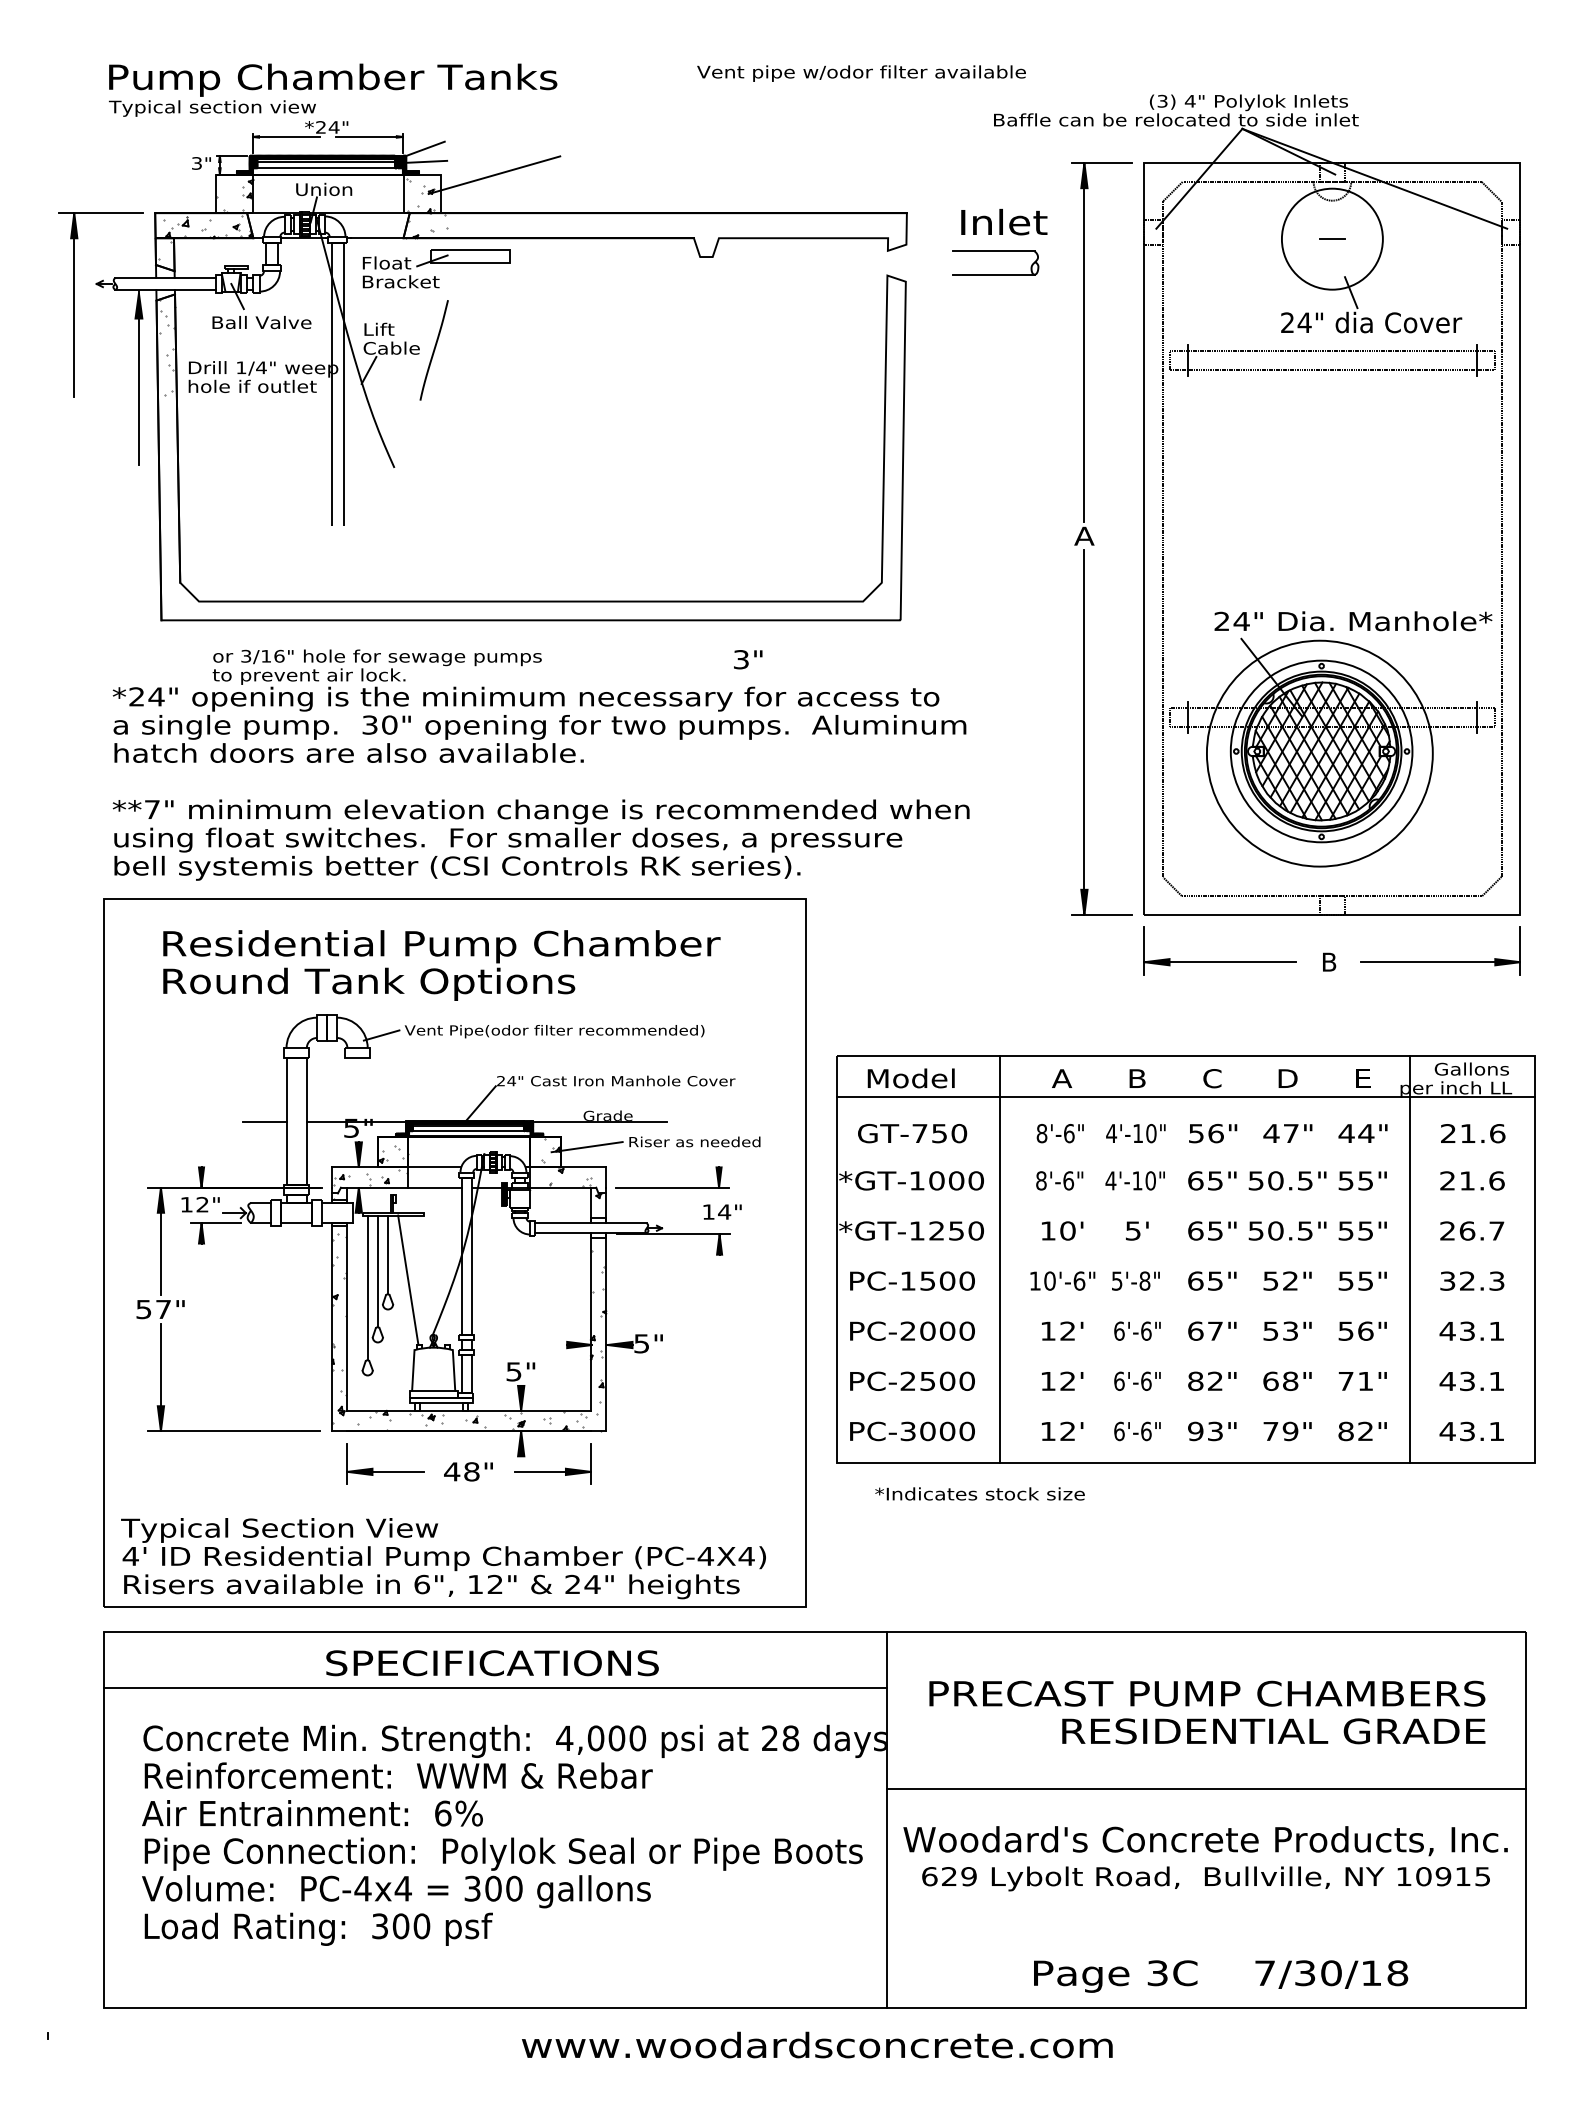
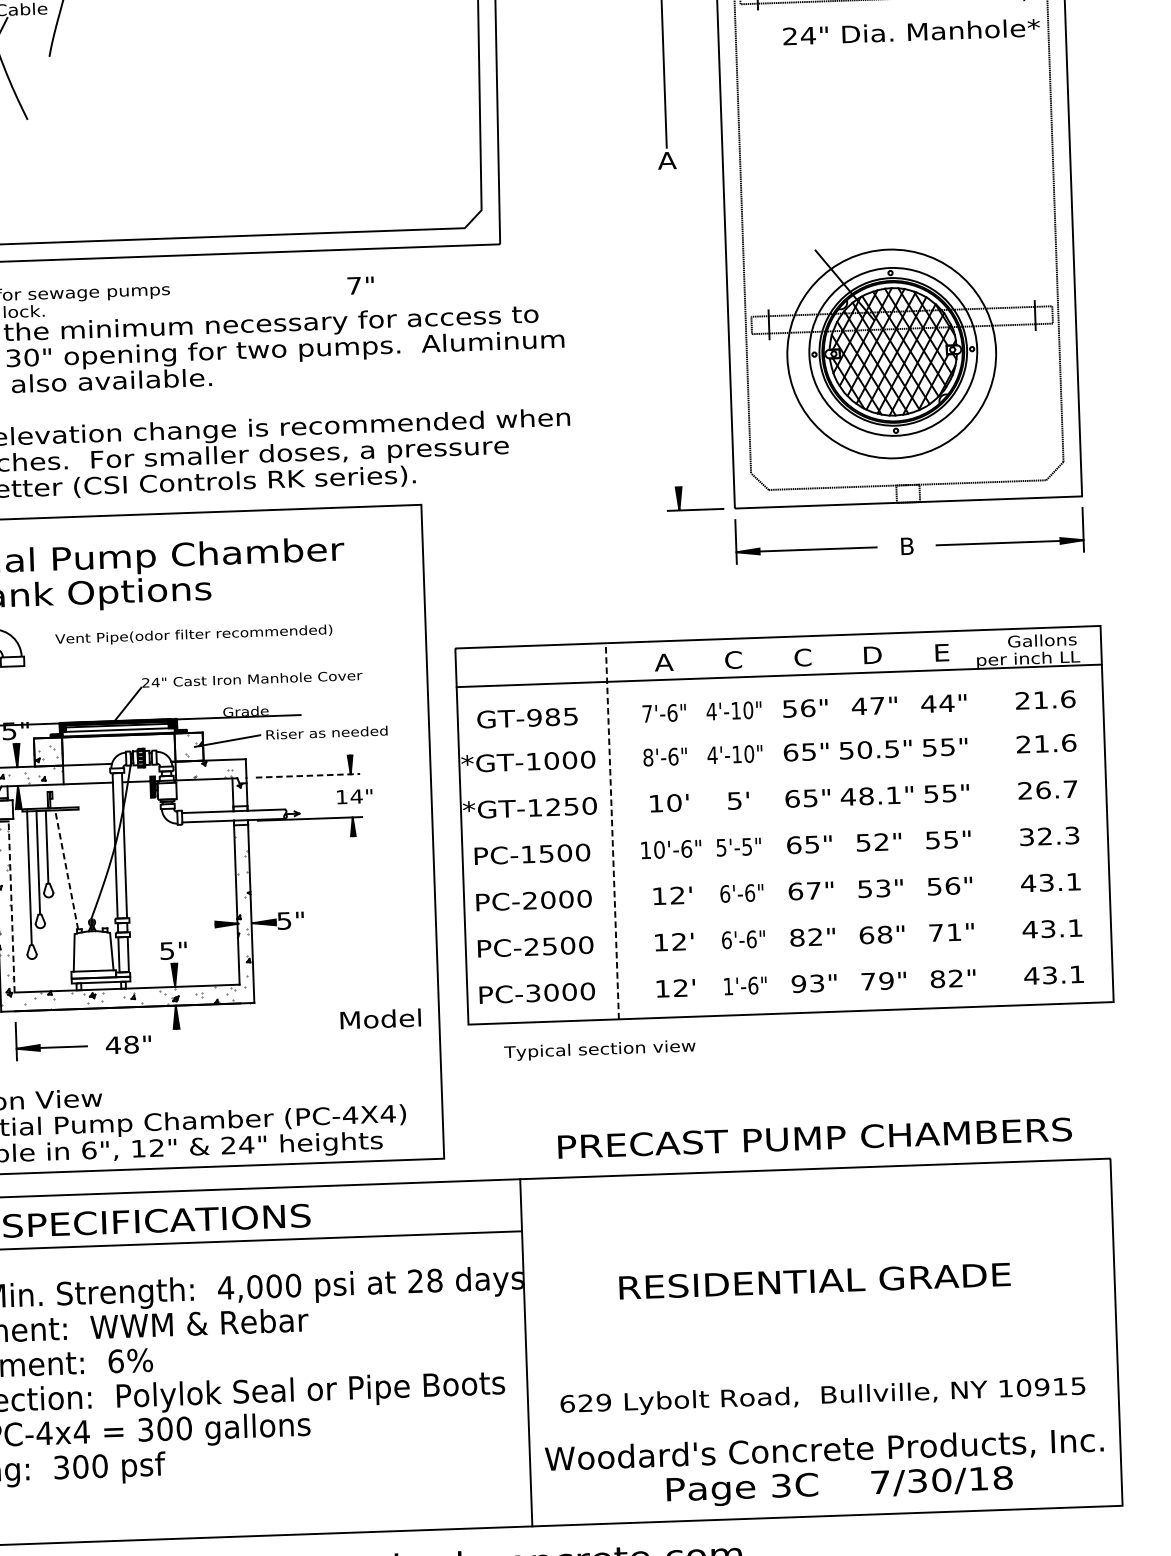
text: (1353, 621) -> (911, 32), moved
text: (741, 659) -> (354, 285), 3" -> 7"
line: (1084, 732) -> (673, 342), removed
line: (381, 1035) -> (34, 644), removed
text: (910, 1078) -> (380, 1019), moved
text: (1137, 1078) -> (733, 659), B -> C
text: (939, 1133) -> (552, 717), GT-750 -> GT-985
text: (1041, 1133) -> (646, 713), 8'-6" -> 7'-6"
line: (673, 1187) -> (308, 775), solid -> dashed
text: (1280, 1230) -> (870, 795), 50.5" -> 48.1"
line: (1410, 1258) -> (991, 817), removed
line: (999, 1259) -> (612, 831), solid -> dashed
line: (408, 1280) -> (66, 870), solid -> dashed
text: (1144, 1280) -> (746, 846), 5'-8" -> 5'-5"
line: (347, 1317) -> (11, 906), solid -> dashed
text: (1119, 1431) -> (728, 986), 6'-6" -> 1'-6"
part: (552, 1471) -> (206, 1041), removed
text: (979, 1495) -> (601, 1050), *Indicates stock size -> Typical section view
text: (1207, 1693) -> (815, 1138), moved
text: (1273, 1731) -> (814, 1281), moved
line: (1206, 1788) -> (820, 1313), removed
text: (1205, 1841) -> (824, 1451), moved

